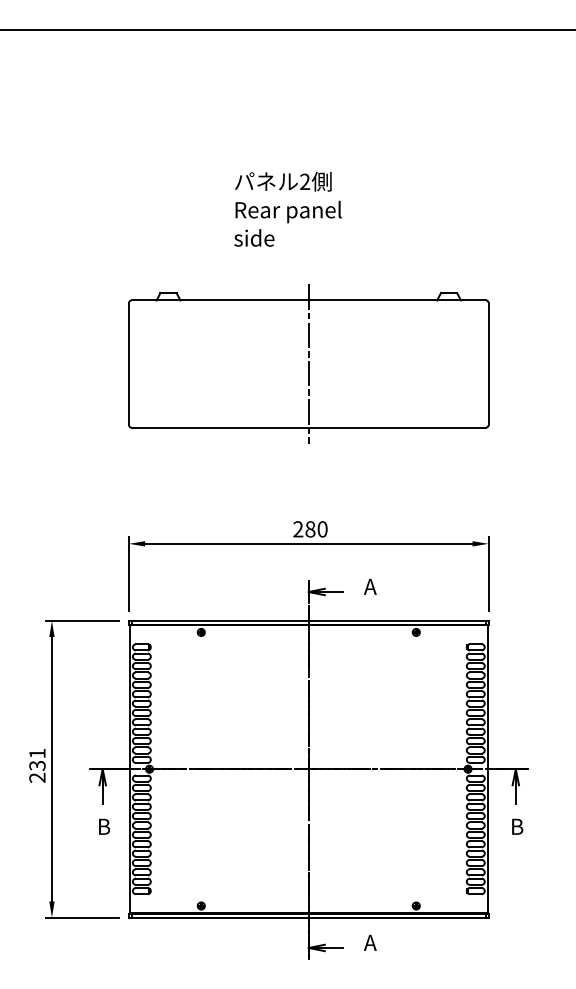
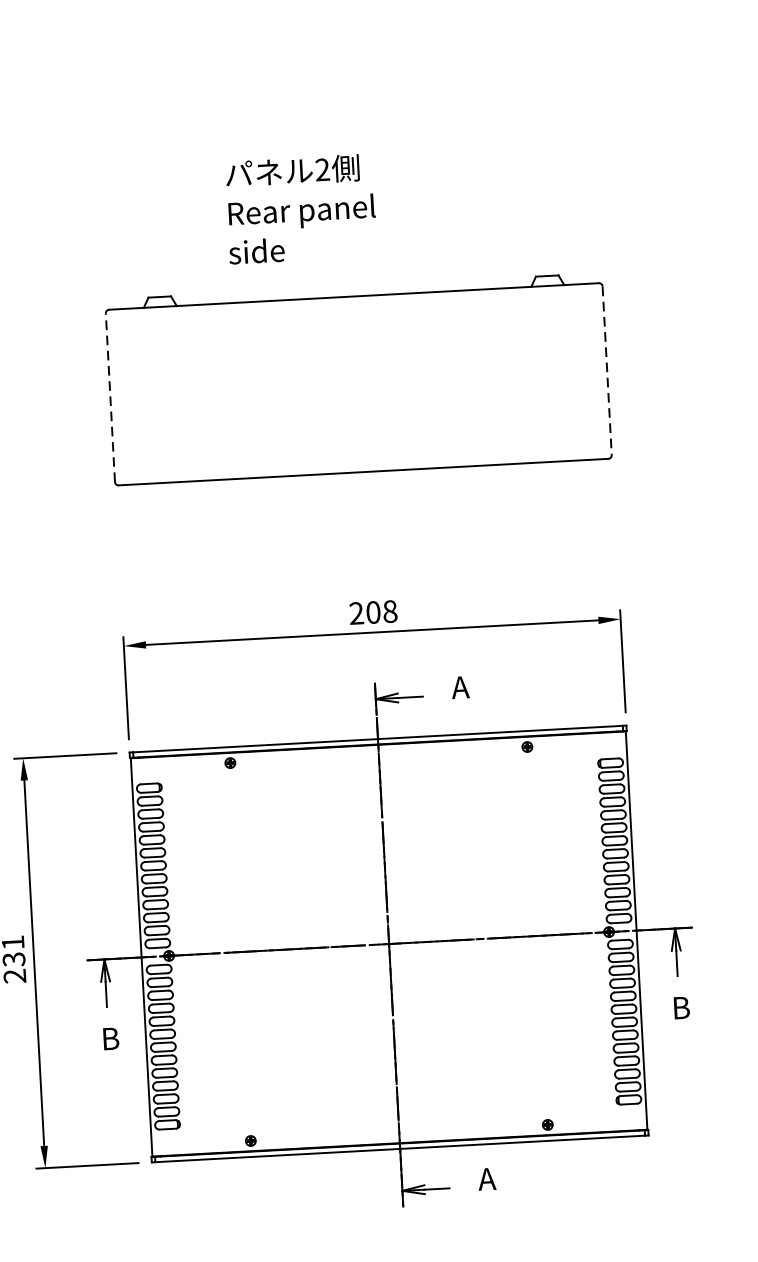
text: (287, 208) -> (300, 207), moved
line: (129, 363) -> (111, 396), solid -> dashed
line: (308, 363) -> (358, 383), removed
line: (488, 364) -> (607, 371), solid -> dashed
text: (316, 529) -> (381, 612), 280 -> 208

